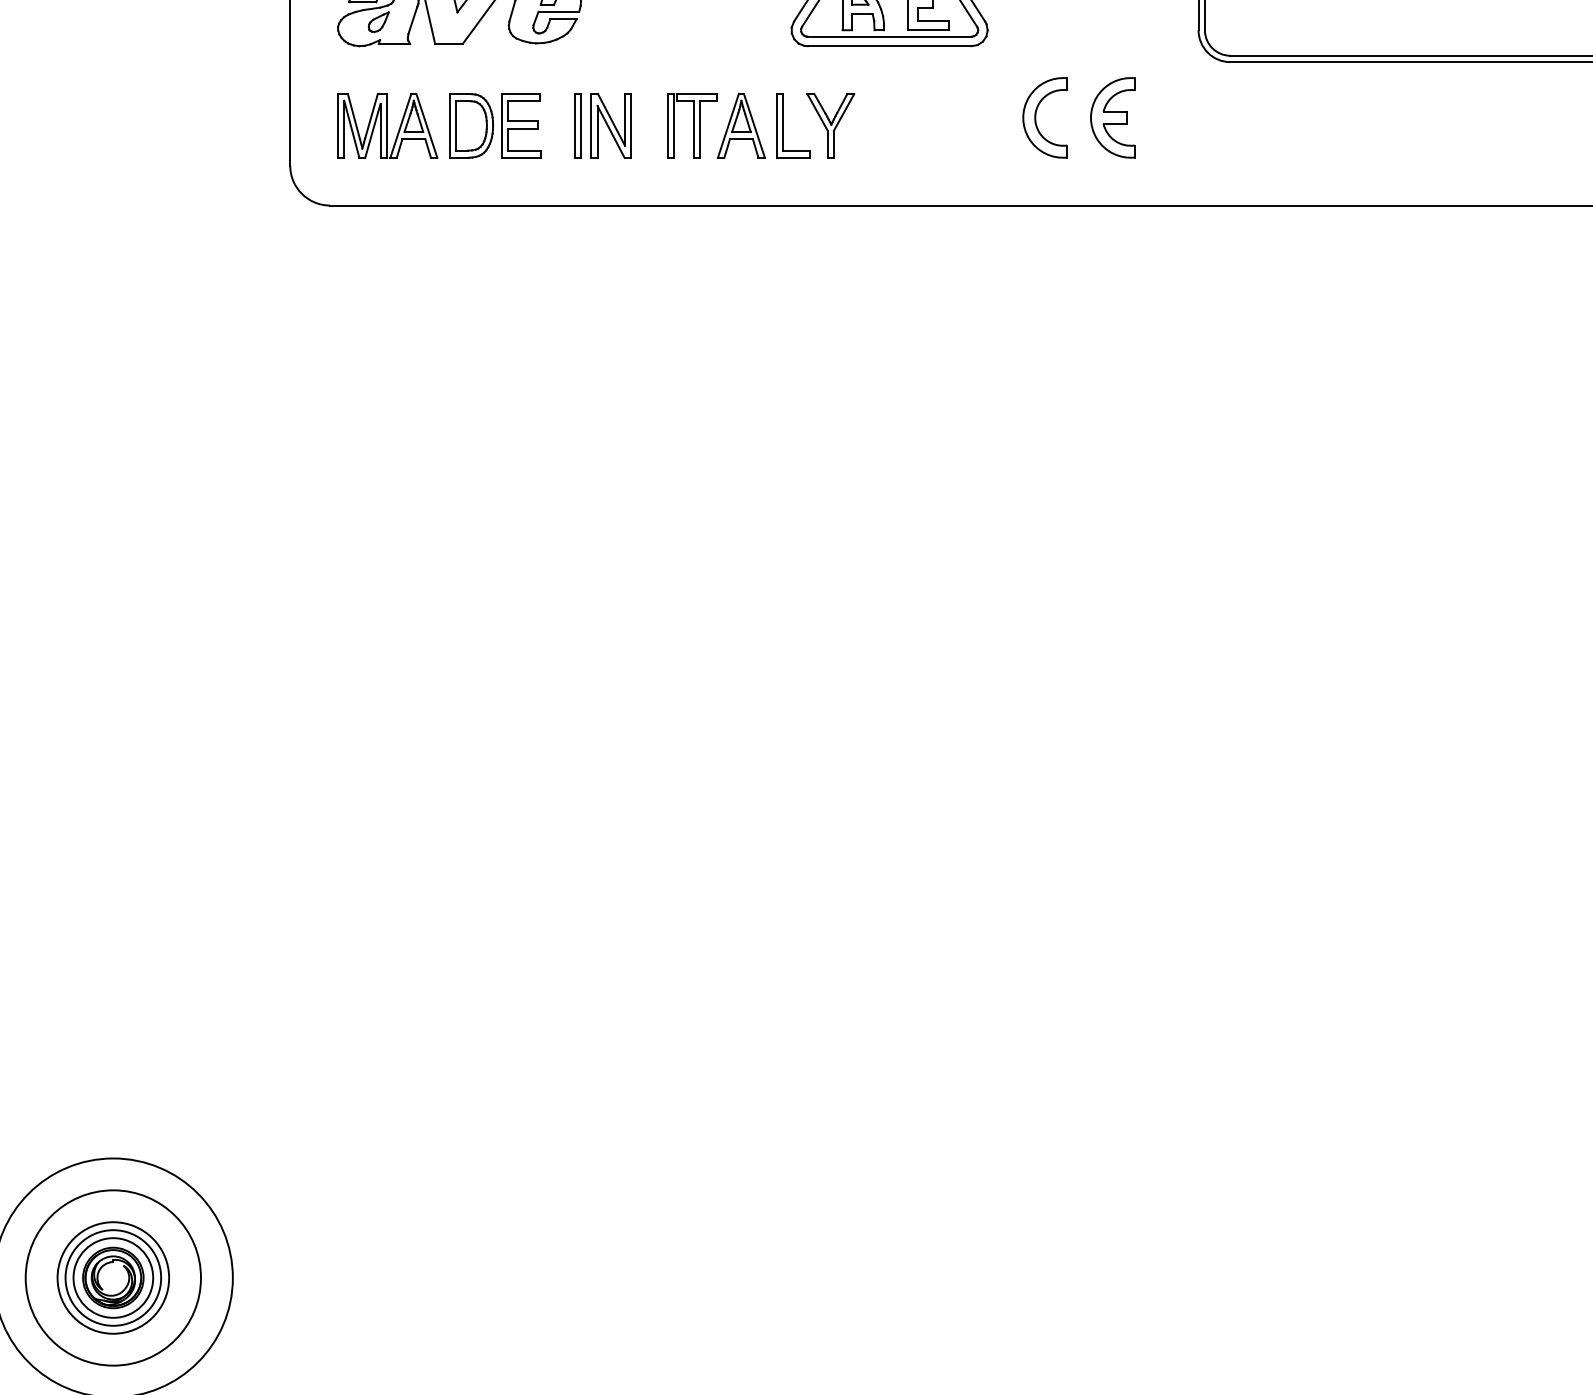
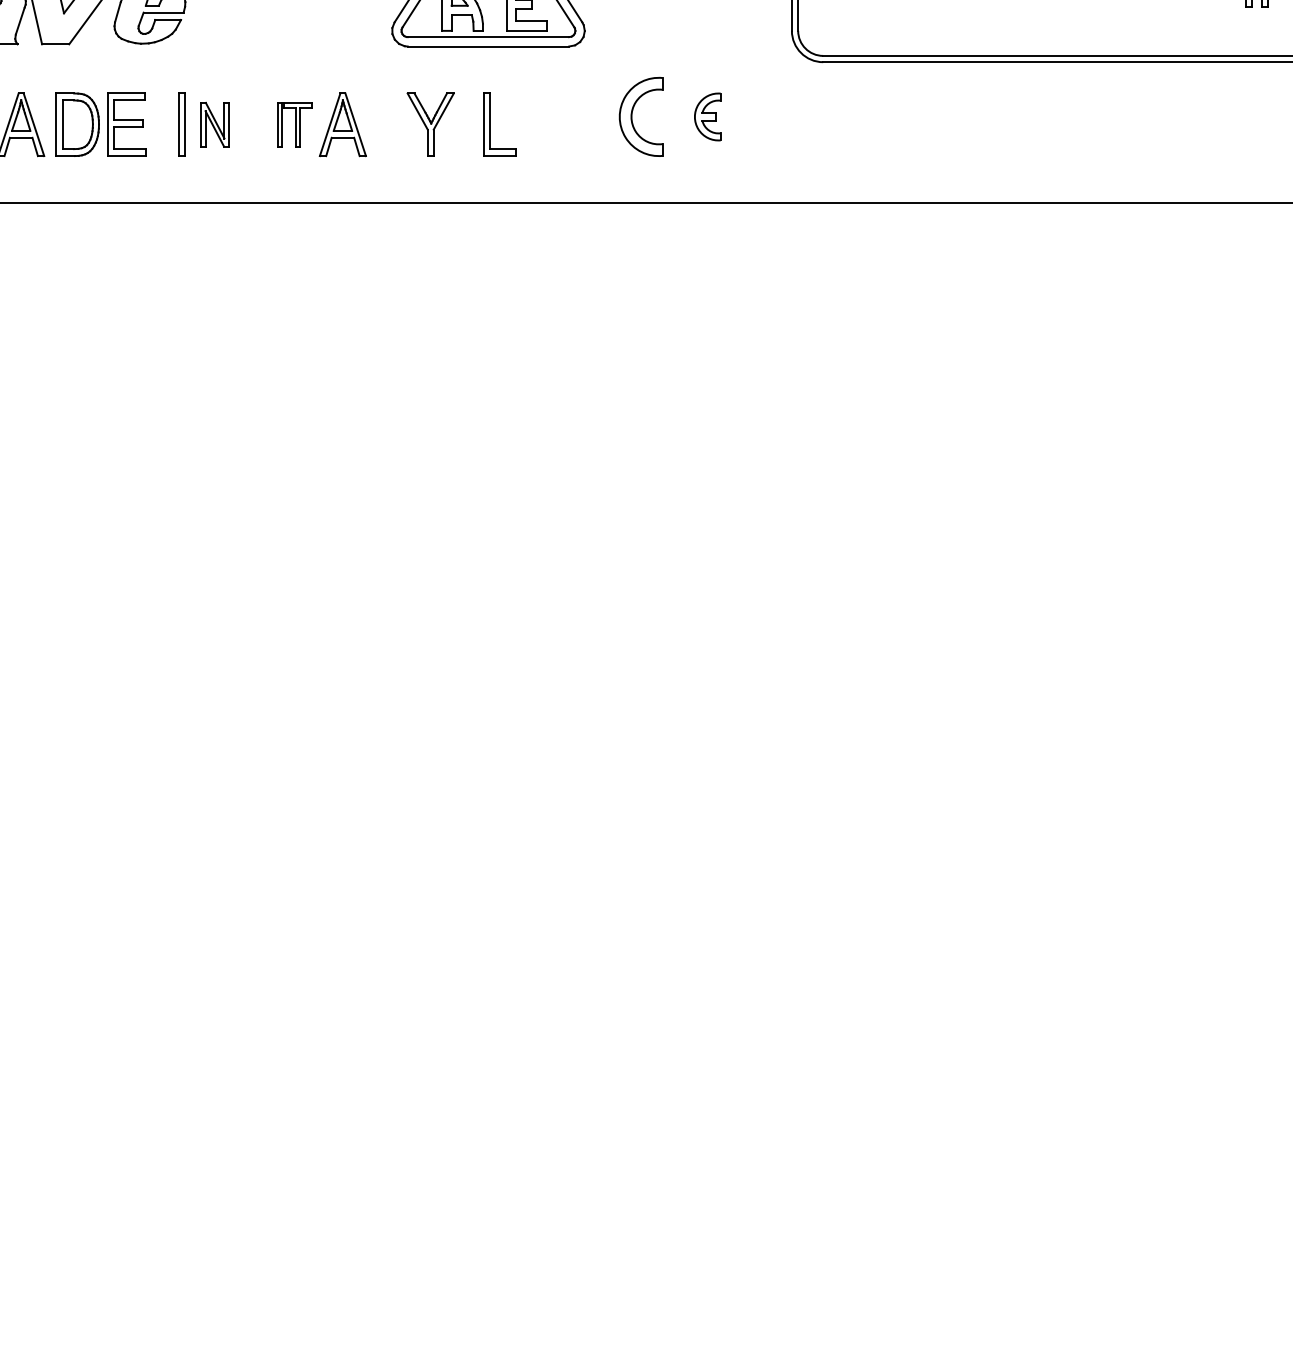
part: (1112, 117) -> (707, 116), size x0.6
part: (610, 125) -> (214, 124), size x0.7
part: (692, 125) -> (294, 124), size x0.7
part: (783, 125) -> (490, 124), moved

